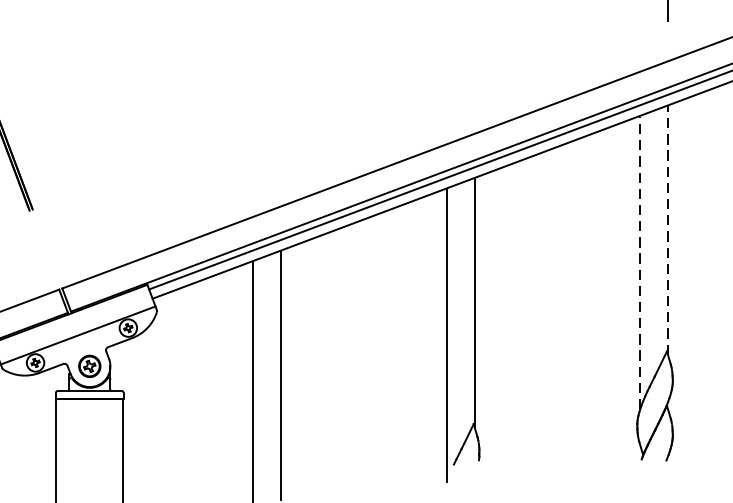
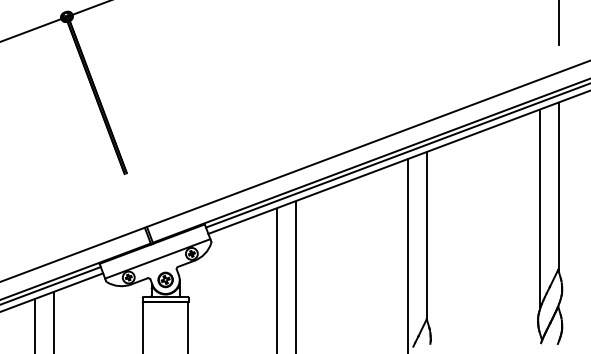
line: (667, 230) -> (558, 187), dashed -> solid
line: (639, 262) -> (539, 209), dashed -> solid

